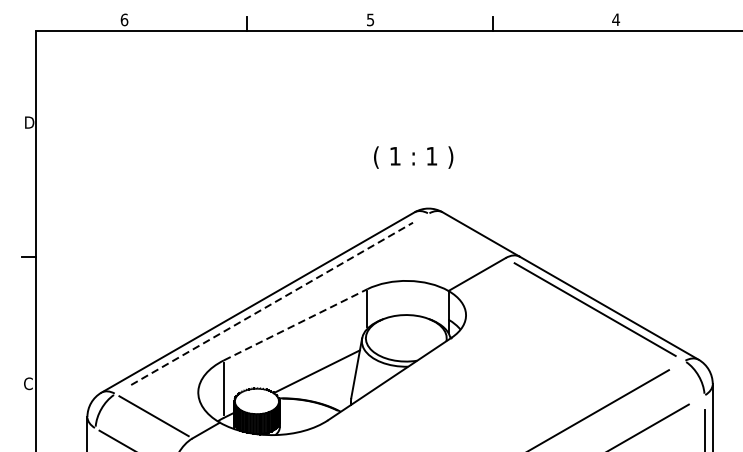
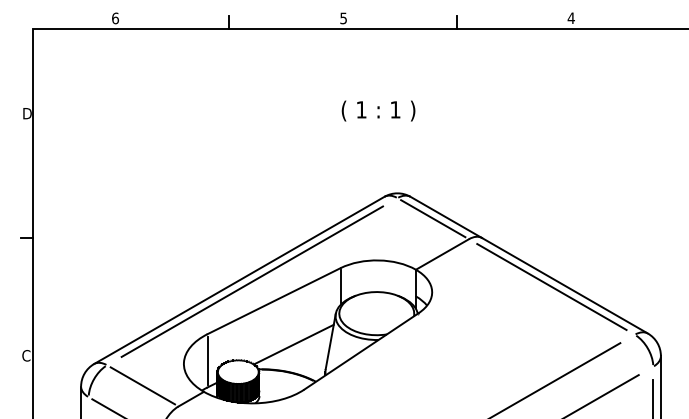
text: (413, 156) -> (378, 110), moved
line: (467, 235) -> (433, 218), added
line: (272, 303) -> (252, 281), dashed -> solid
line: (296, 324) -> (274, 300), dashed -> solid

